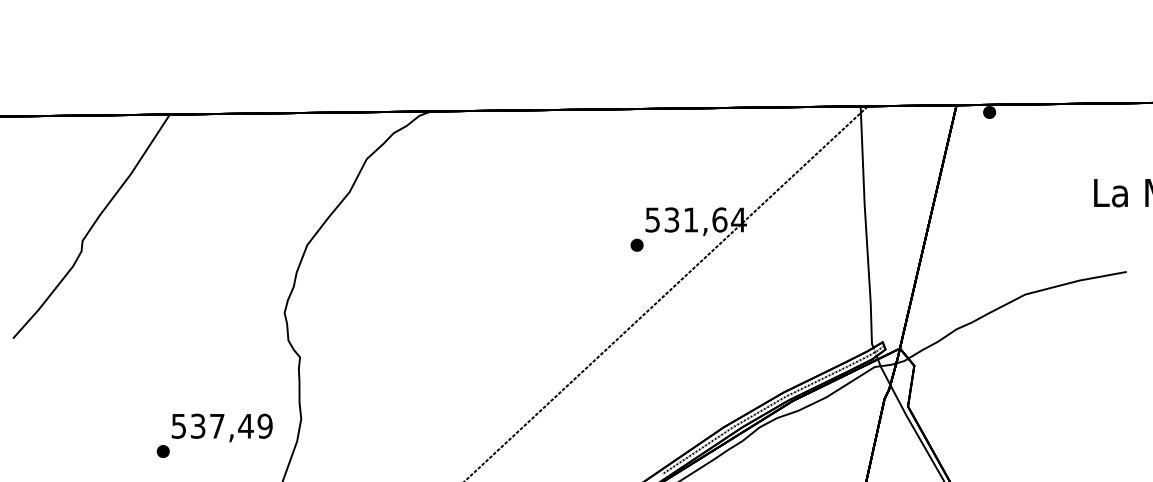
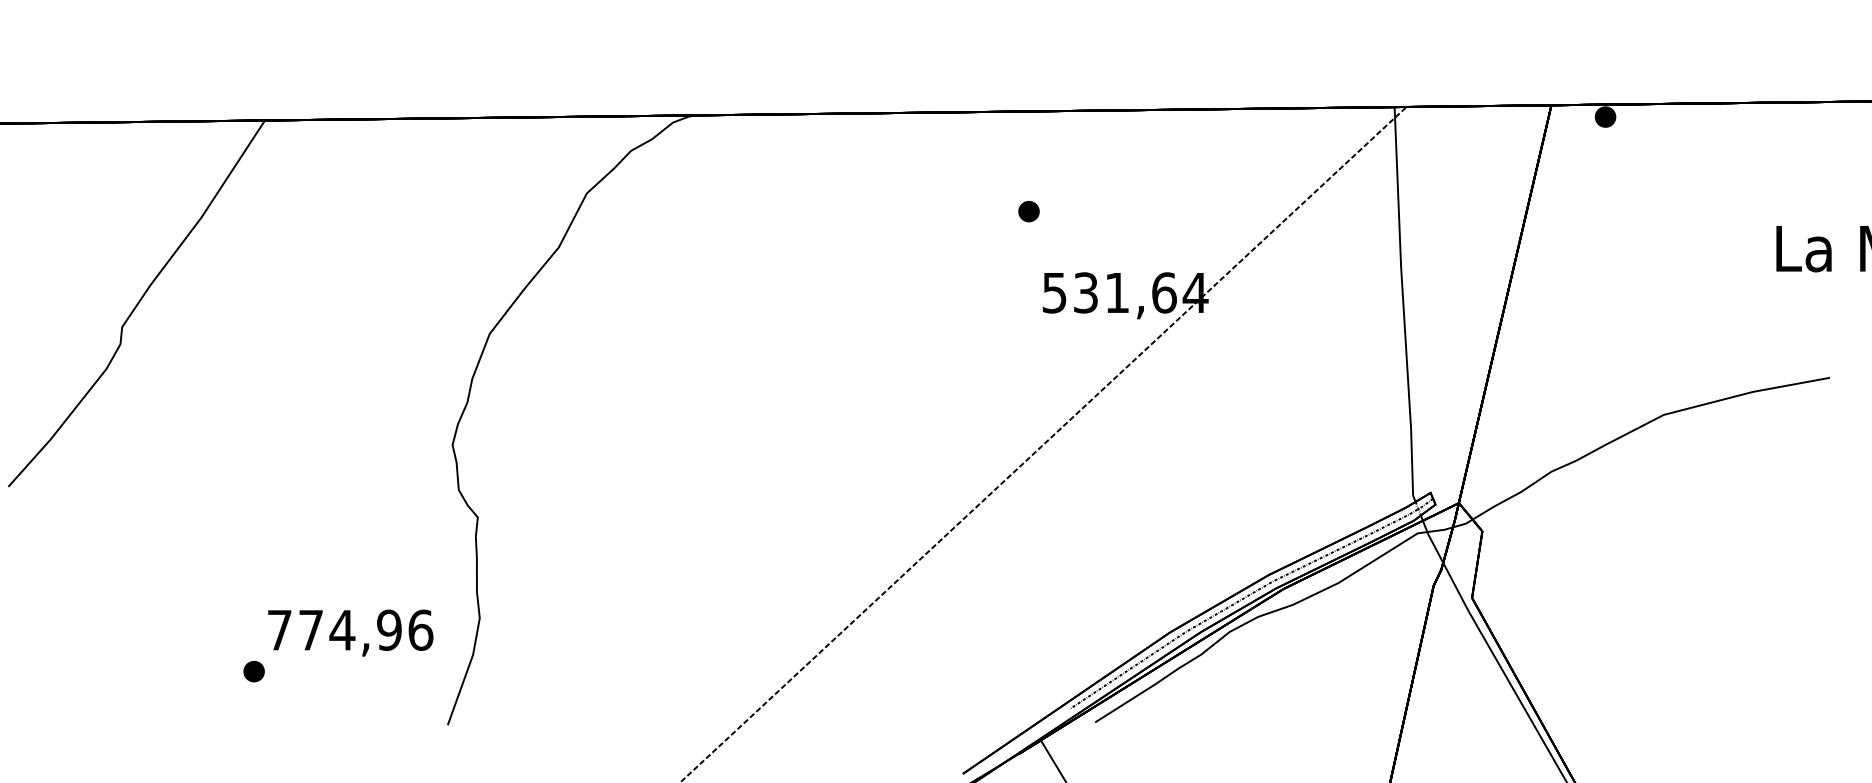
part: (636, 244) -> (1028, 210), moved
text: (221, 425) -> (349, 629), 537,49 -> 774,96

